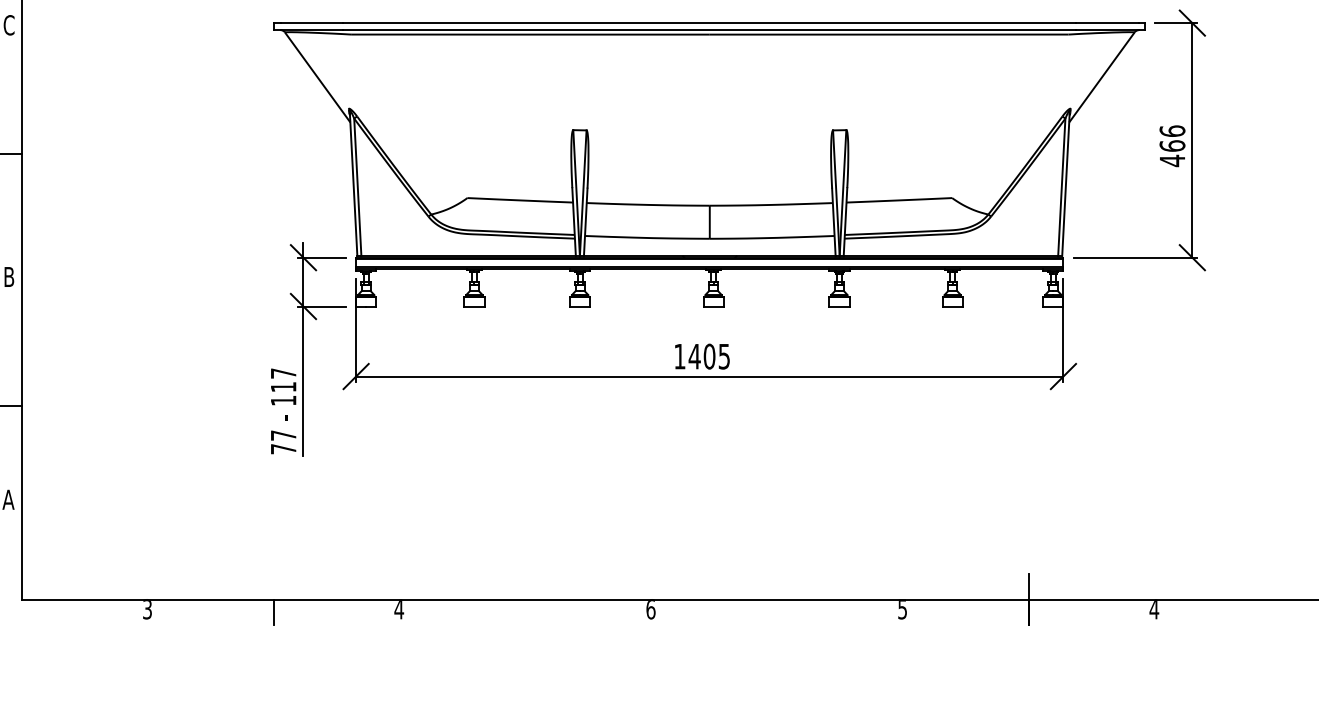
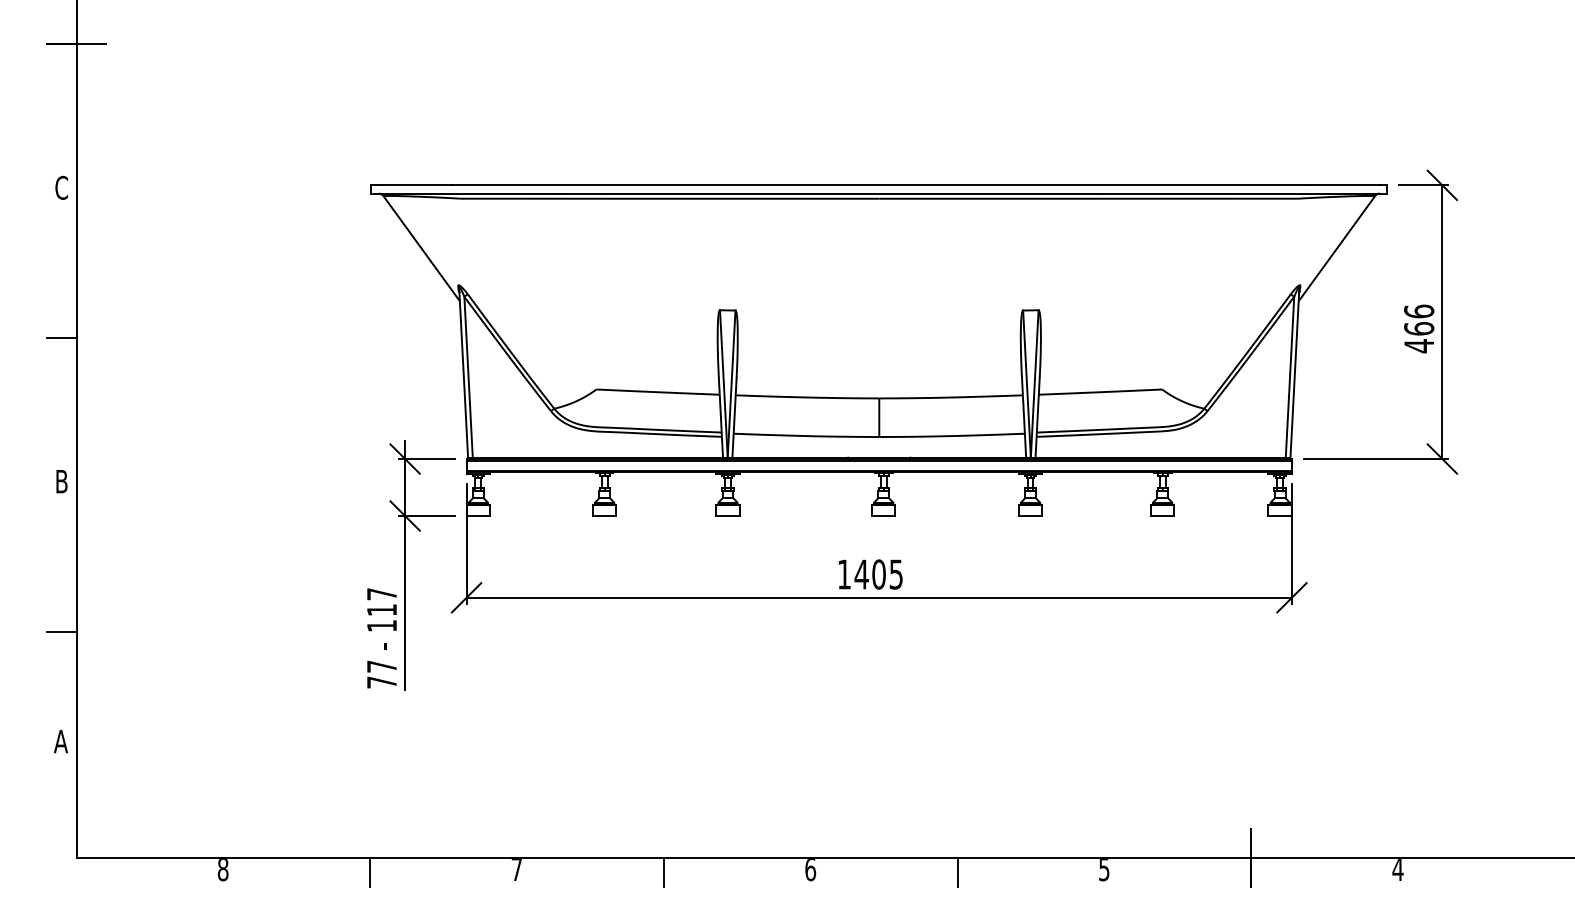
text: (398, 609) -> (516, 869), 4 -> 7
text: (146, 610) -> (222, 870), 3 -> 8
line: (525, 612) -> (664, 872), added
line: (776, 612) -> (957, 872), added

